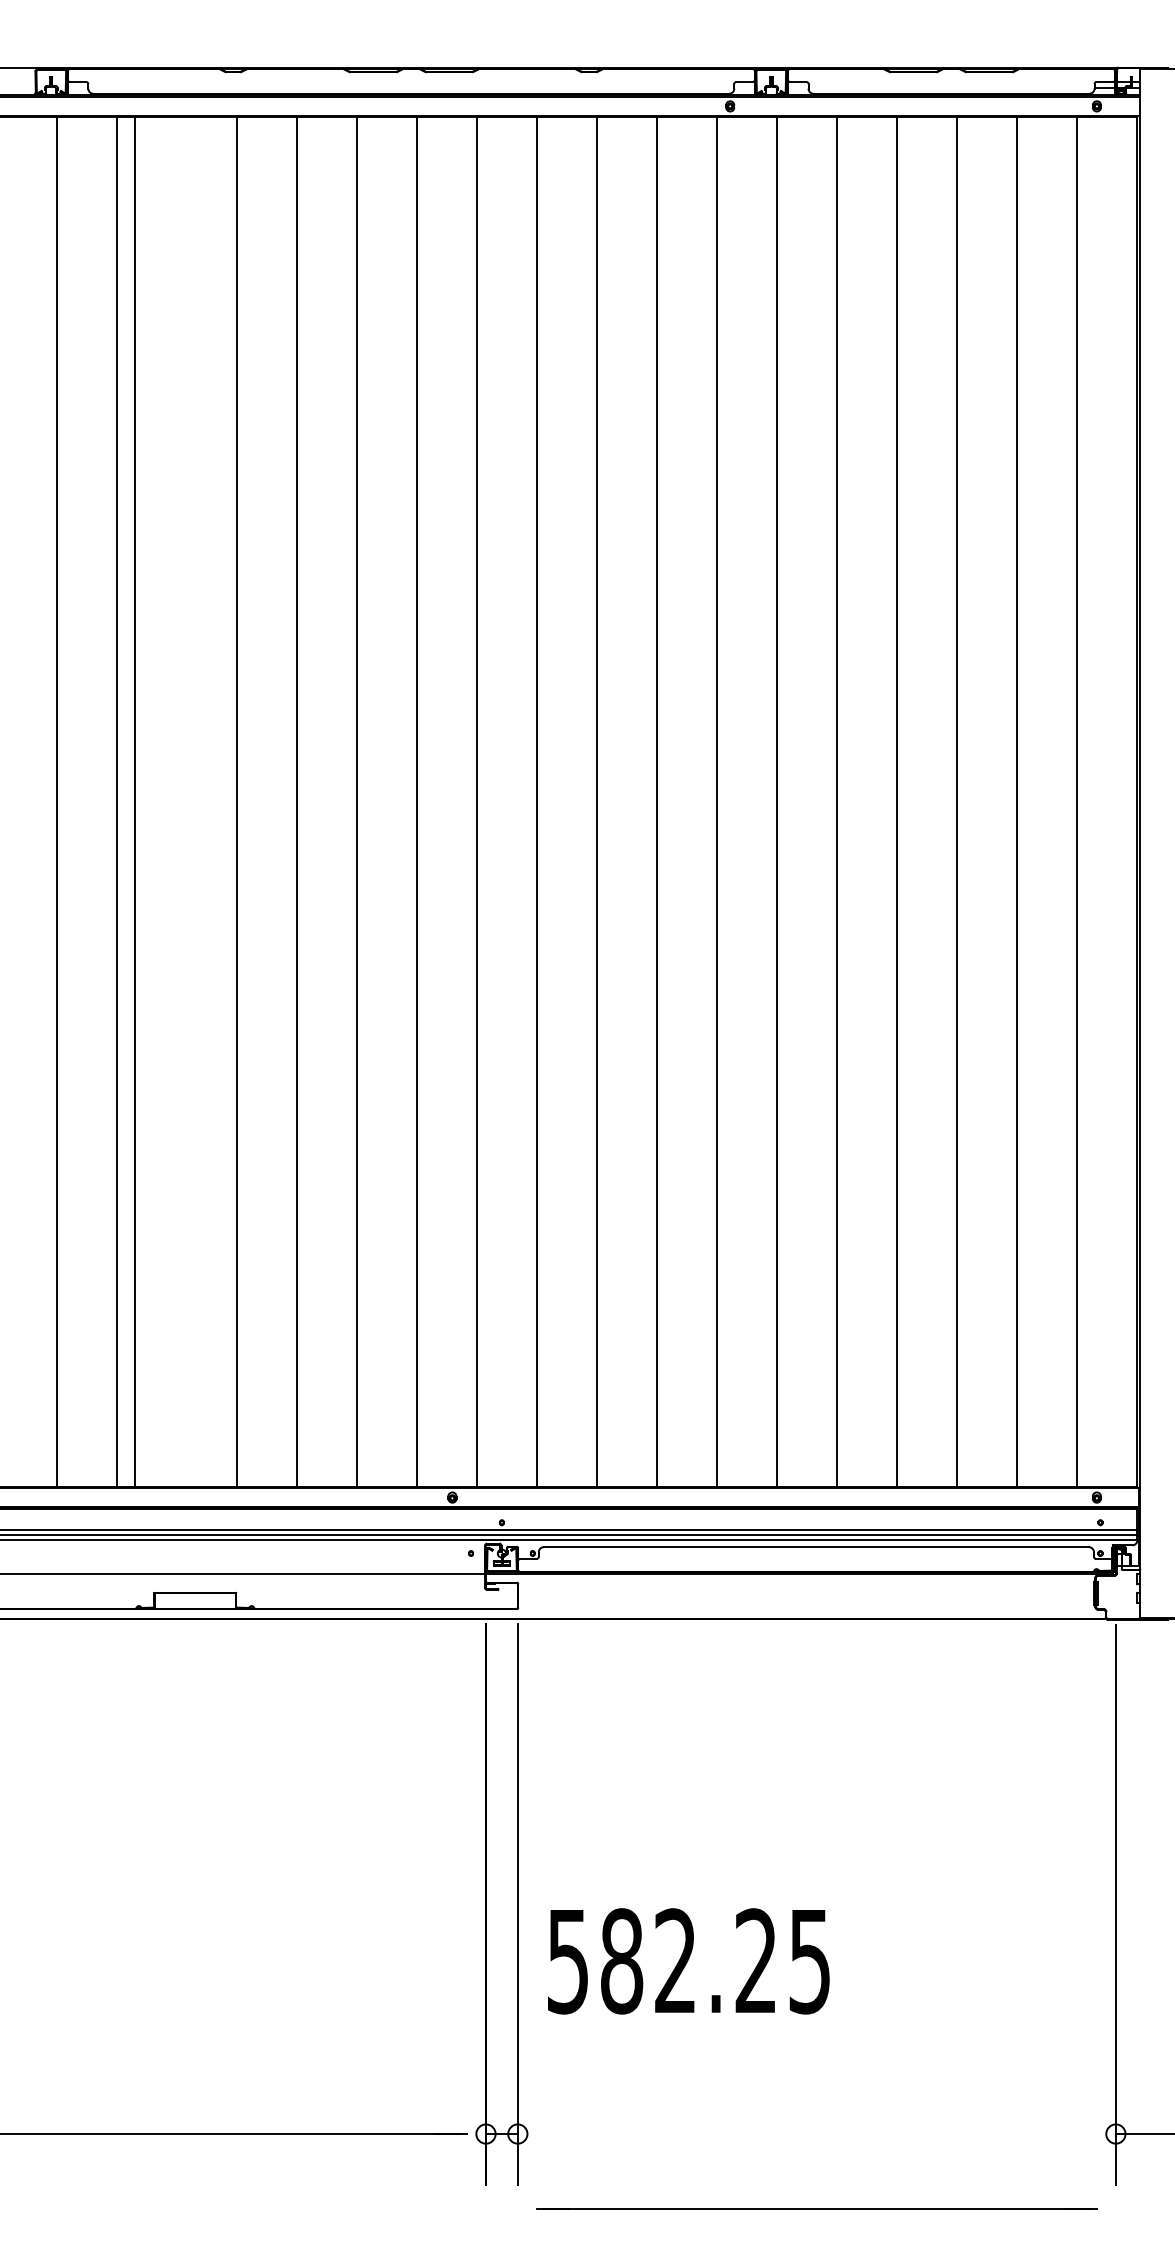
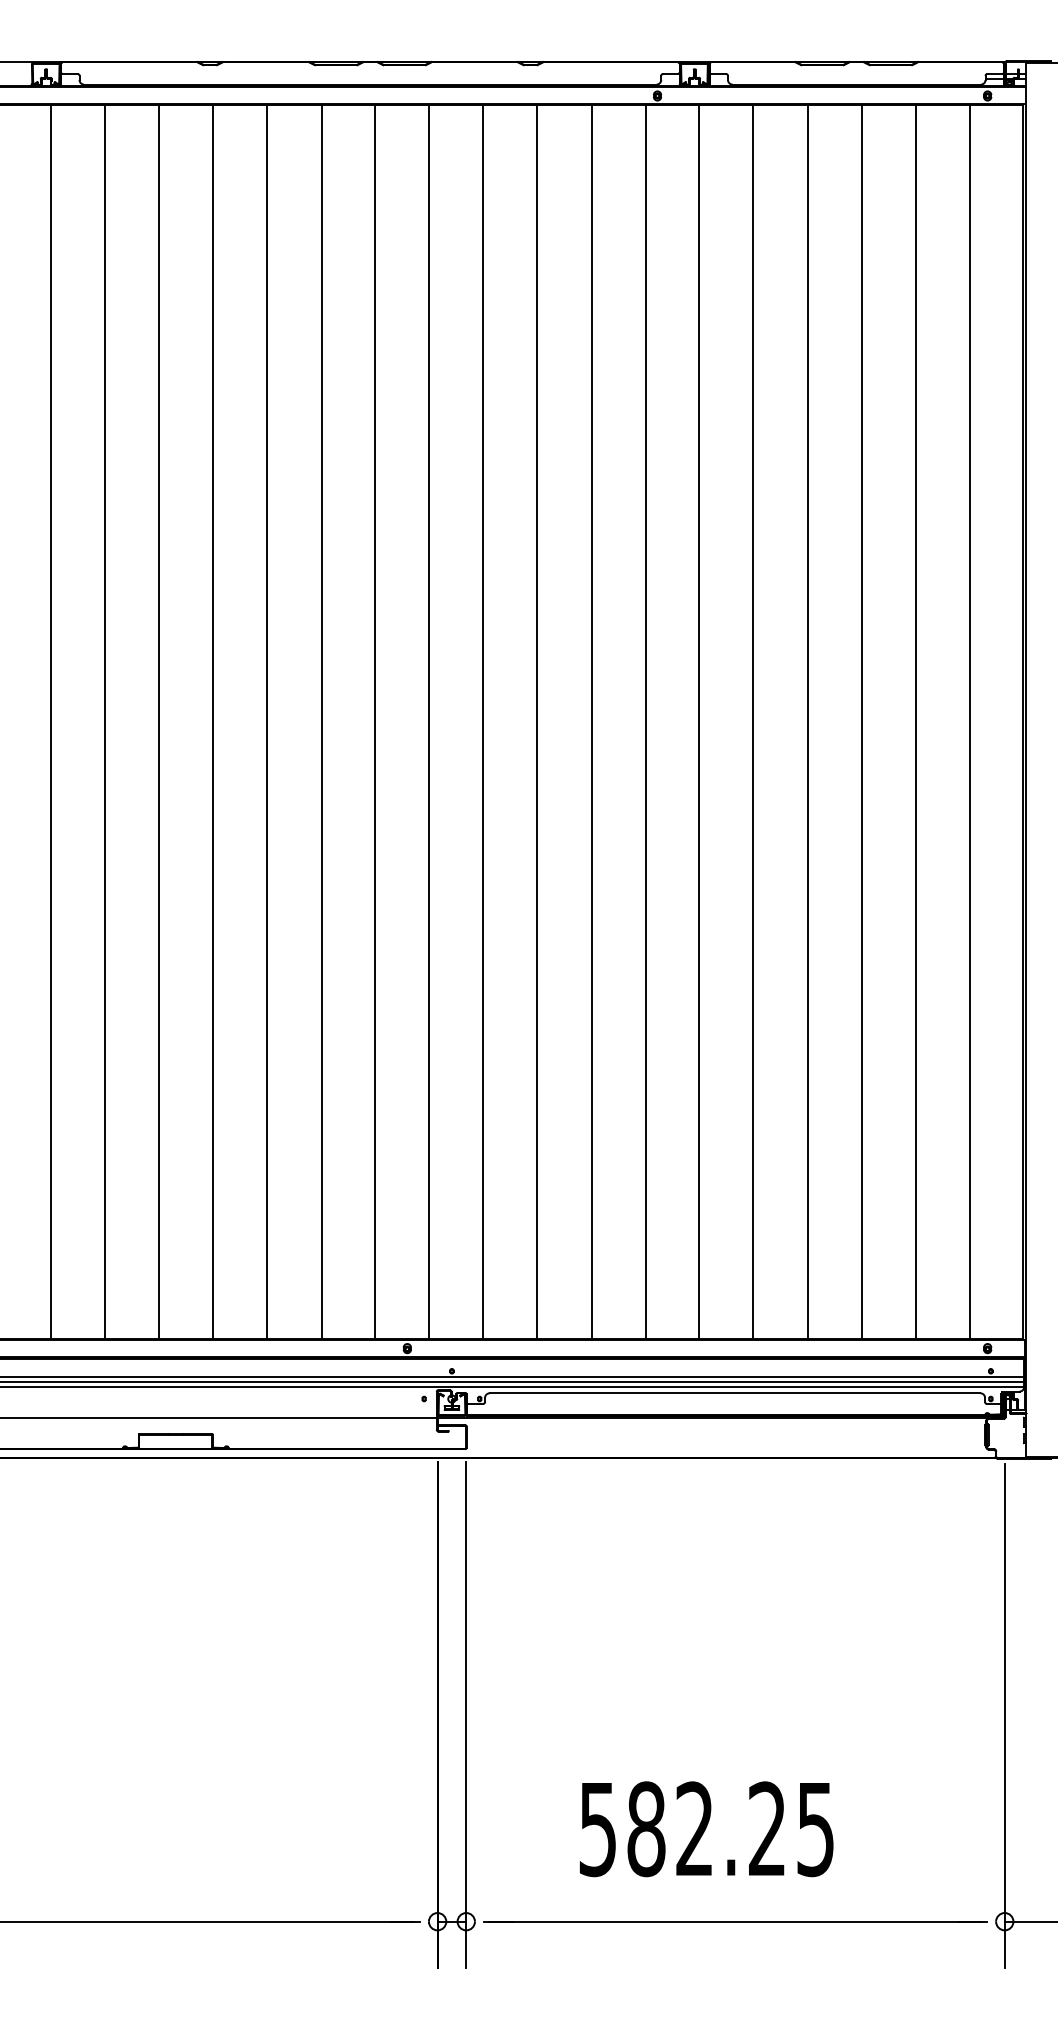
line: (134, 801) -> (158, 721), moved
text: (688, 1961) -> (706, 1829), moved
line: (816, 2208) -> (735, 1921), moved

